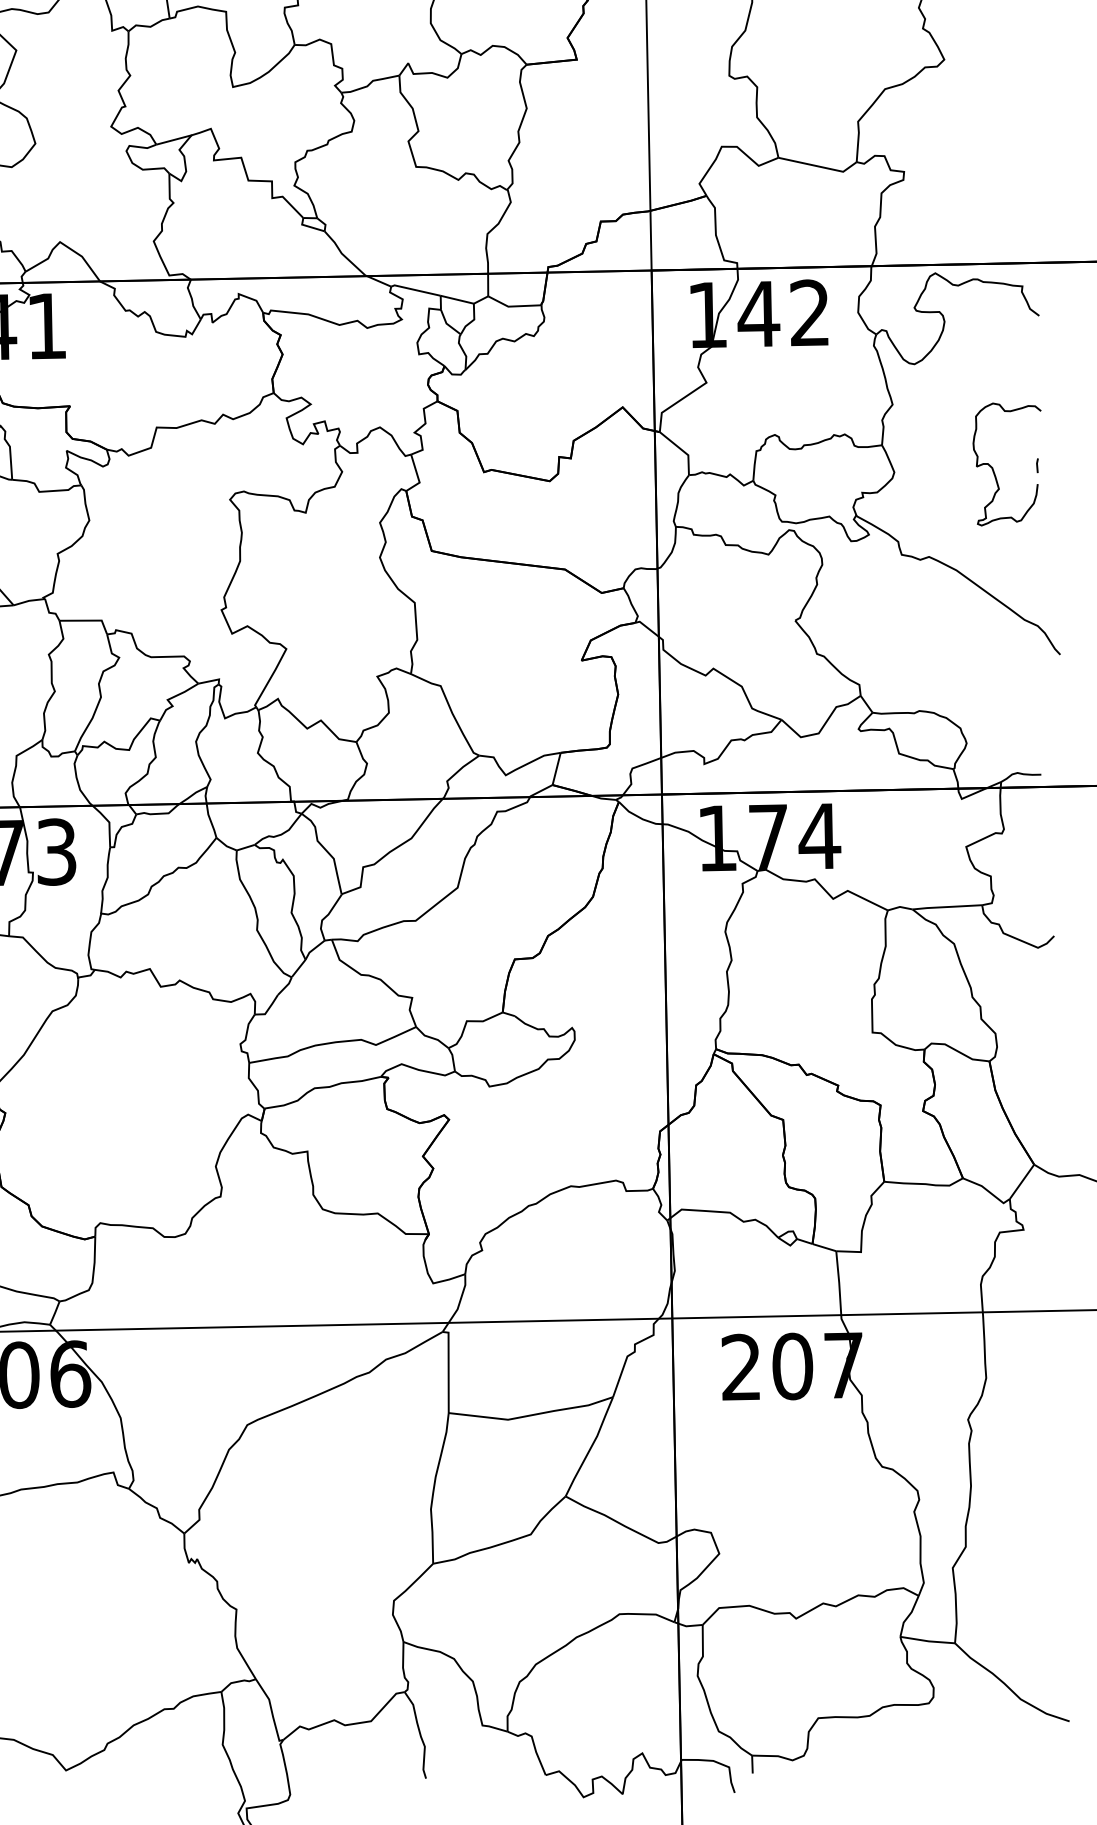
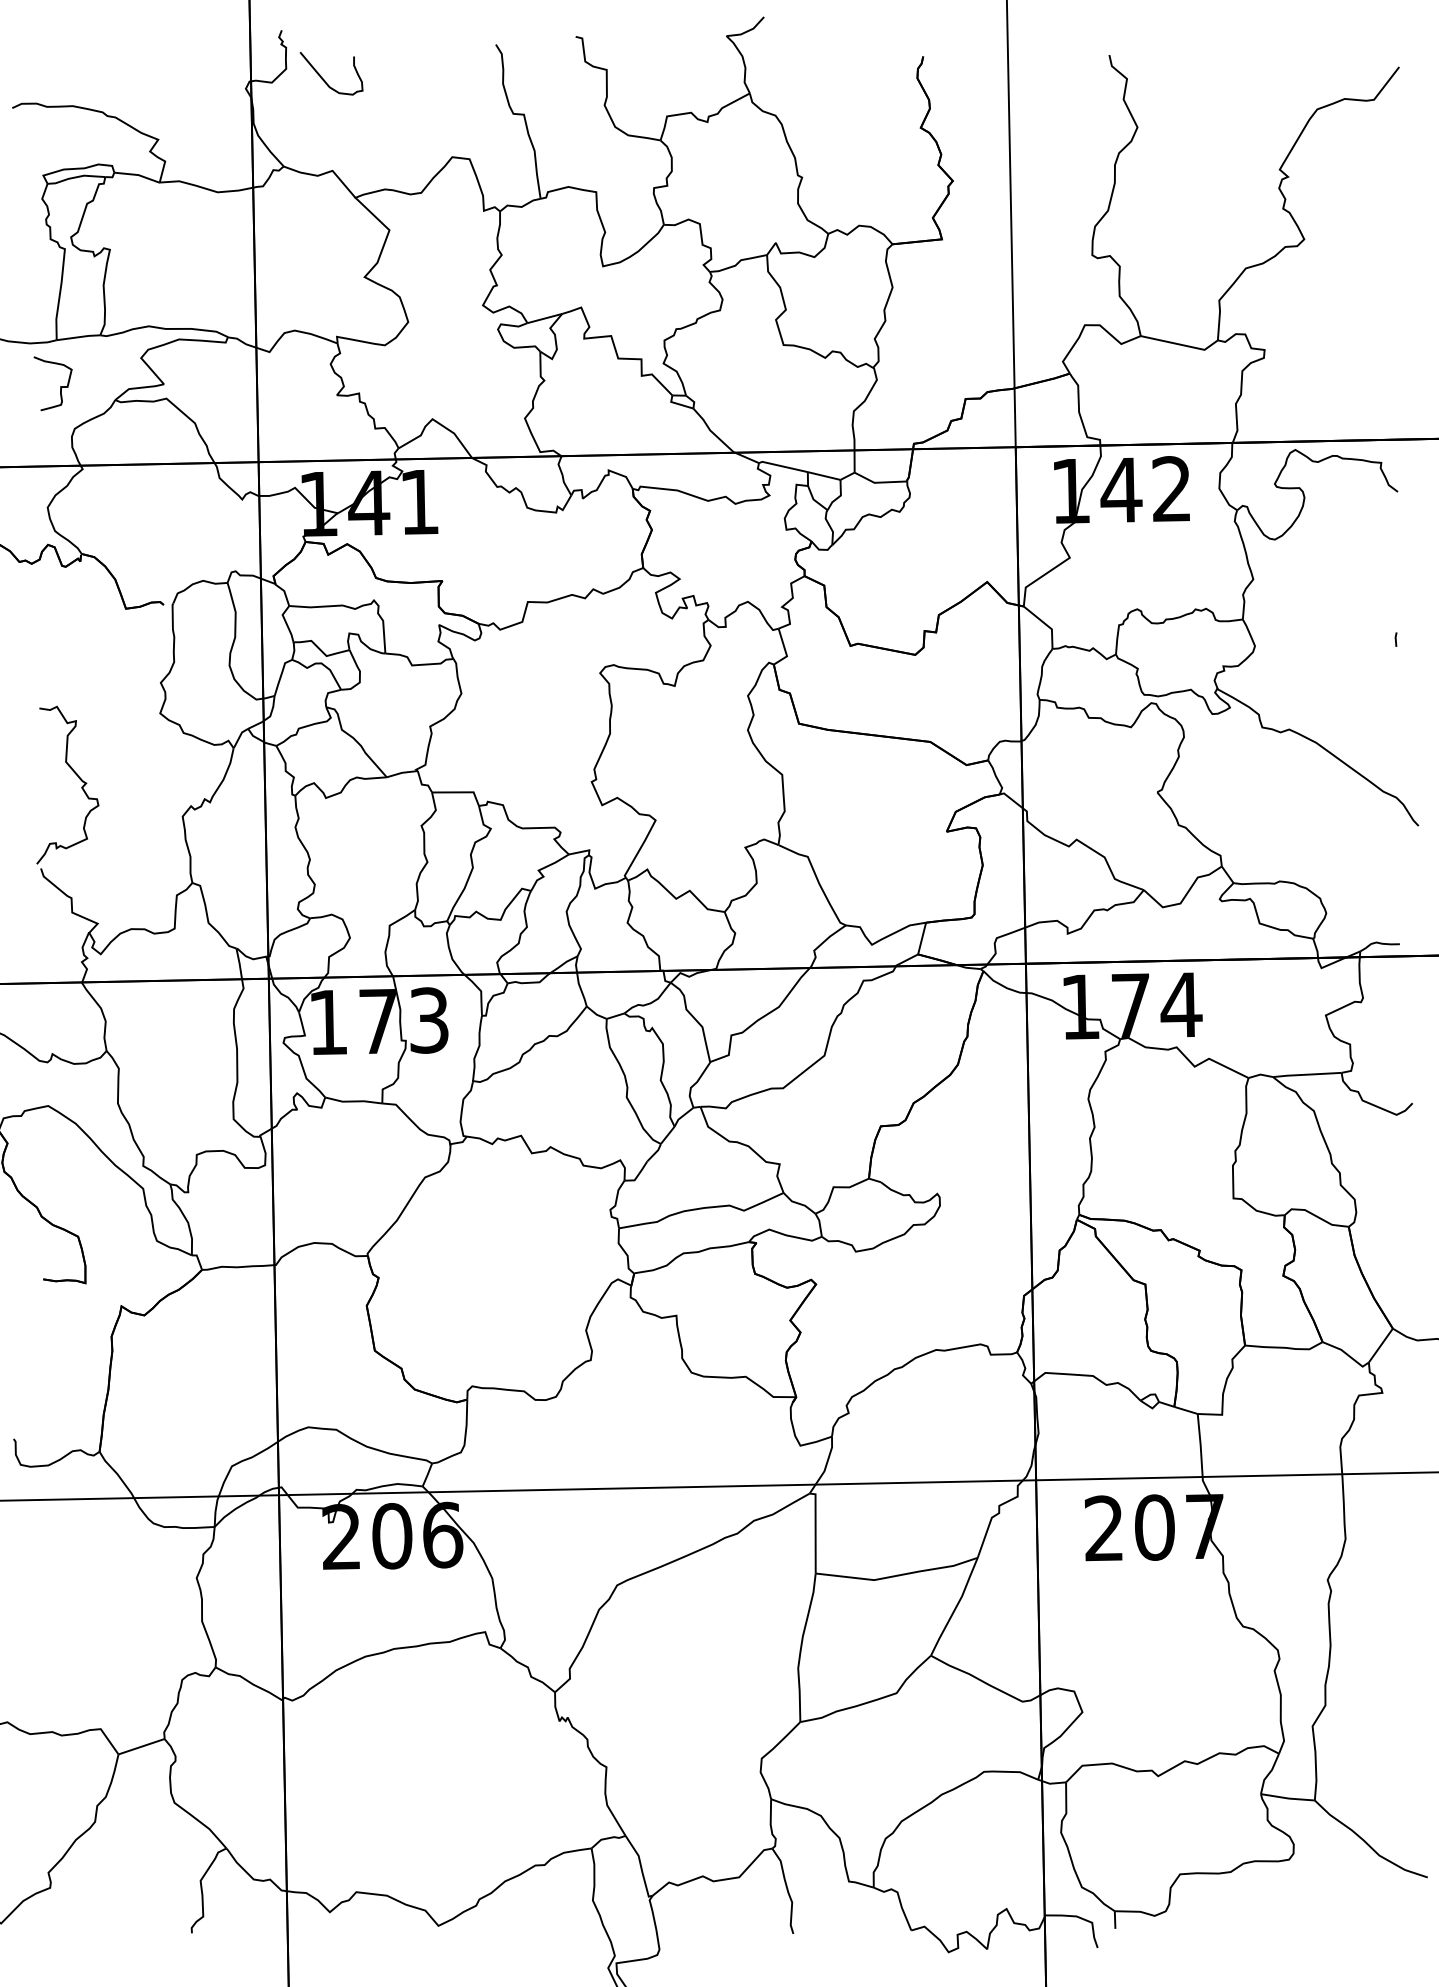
curve: (994, 469) -> (1353, 643), removed

